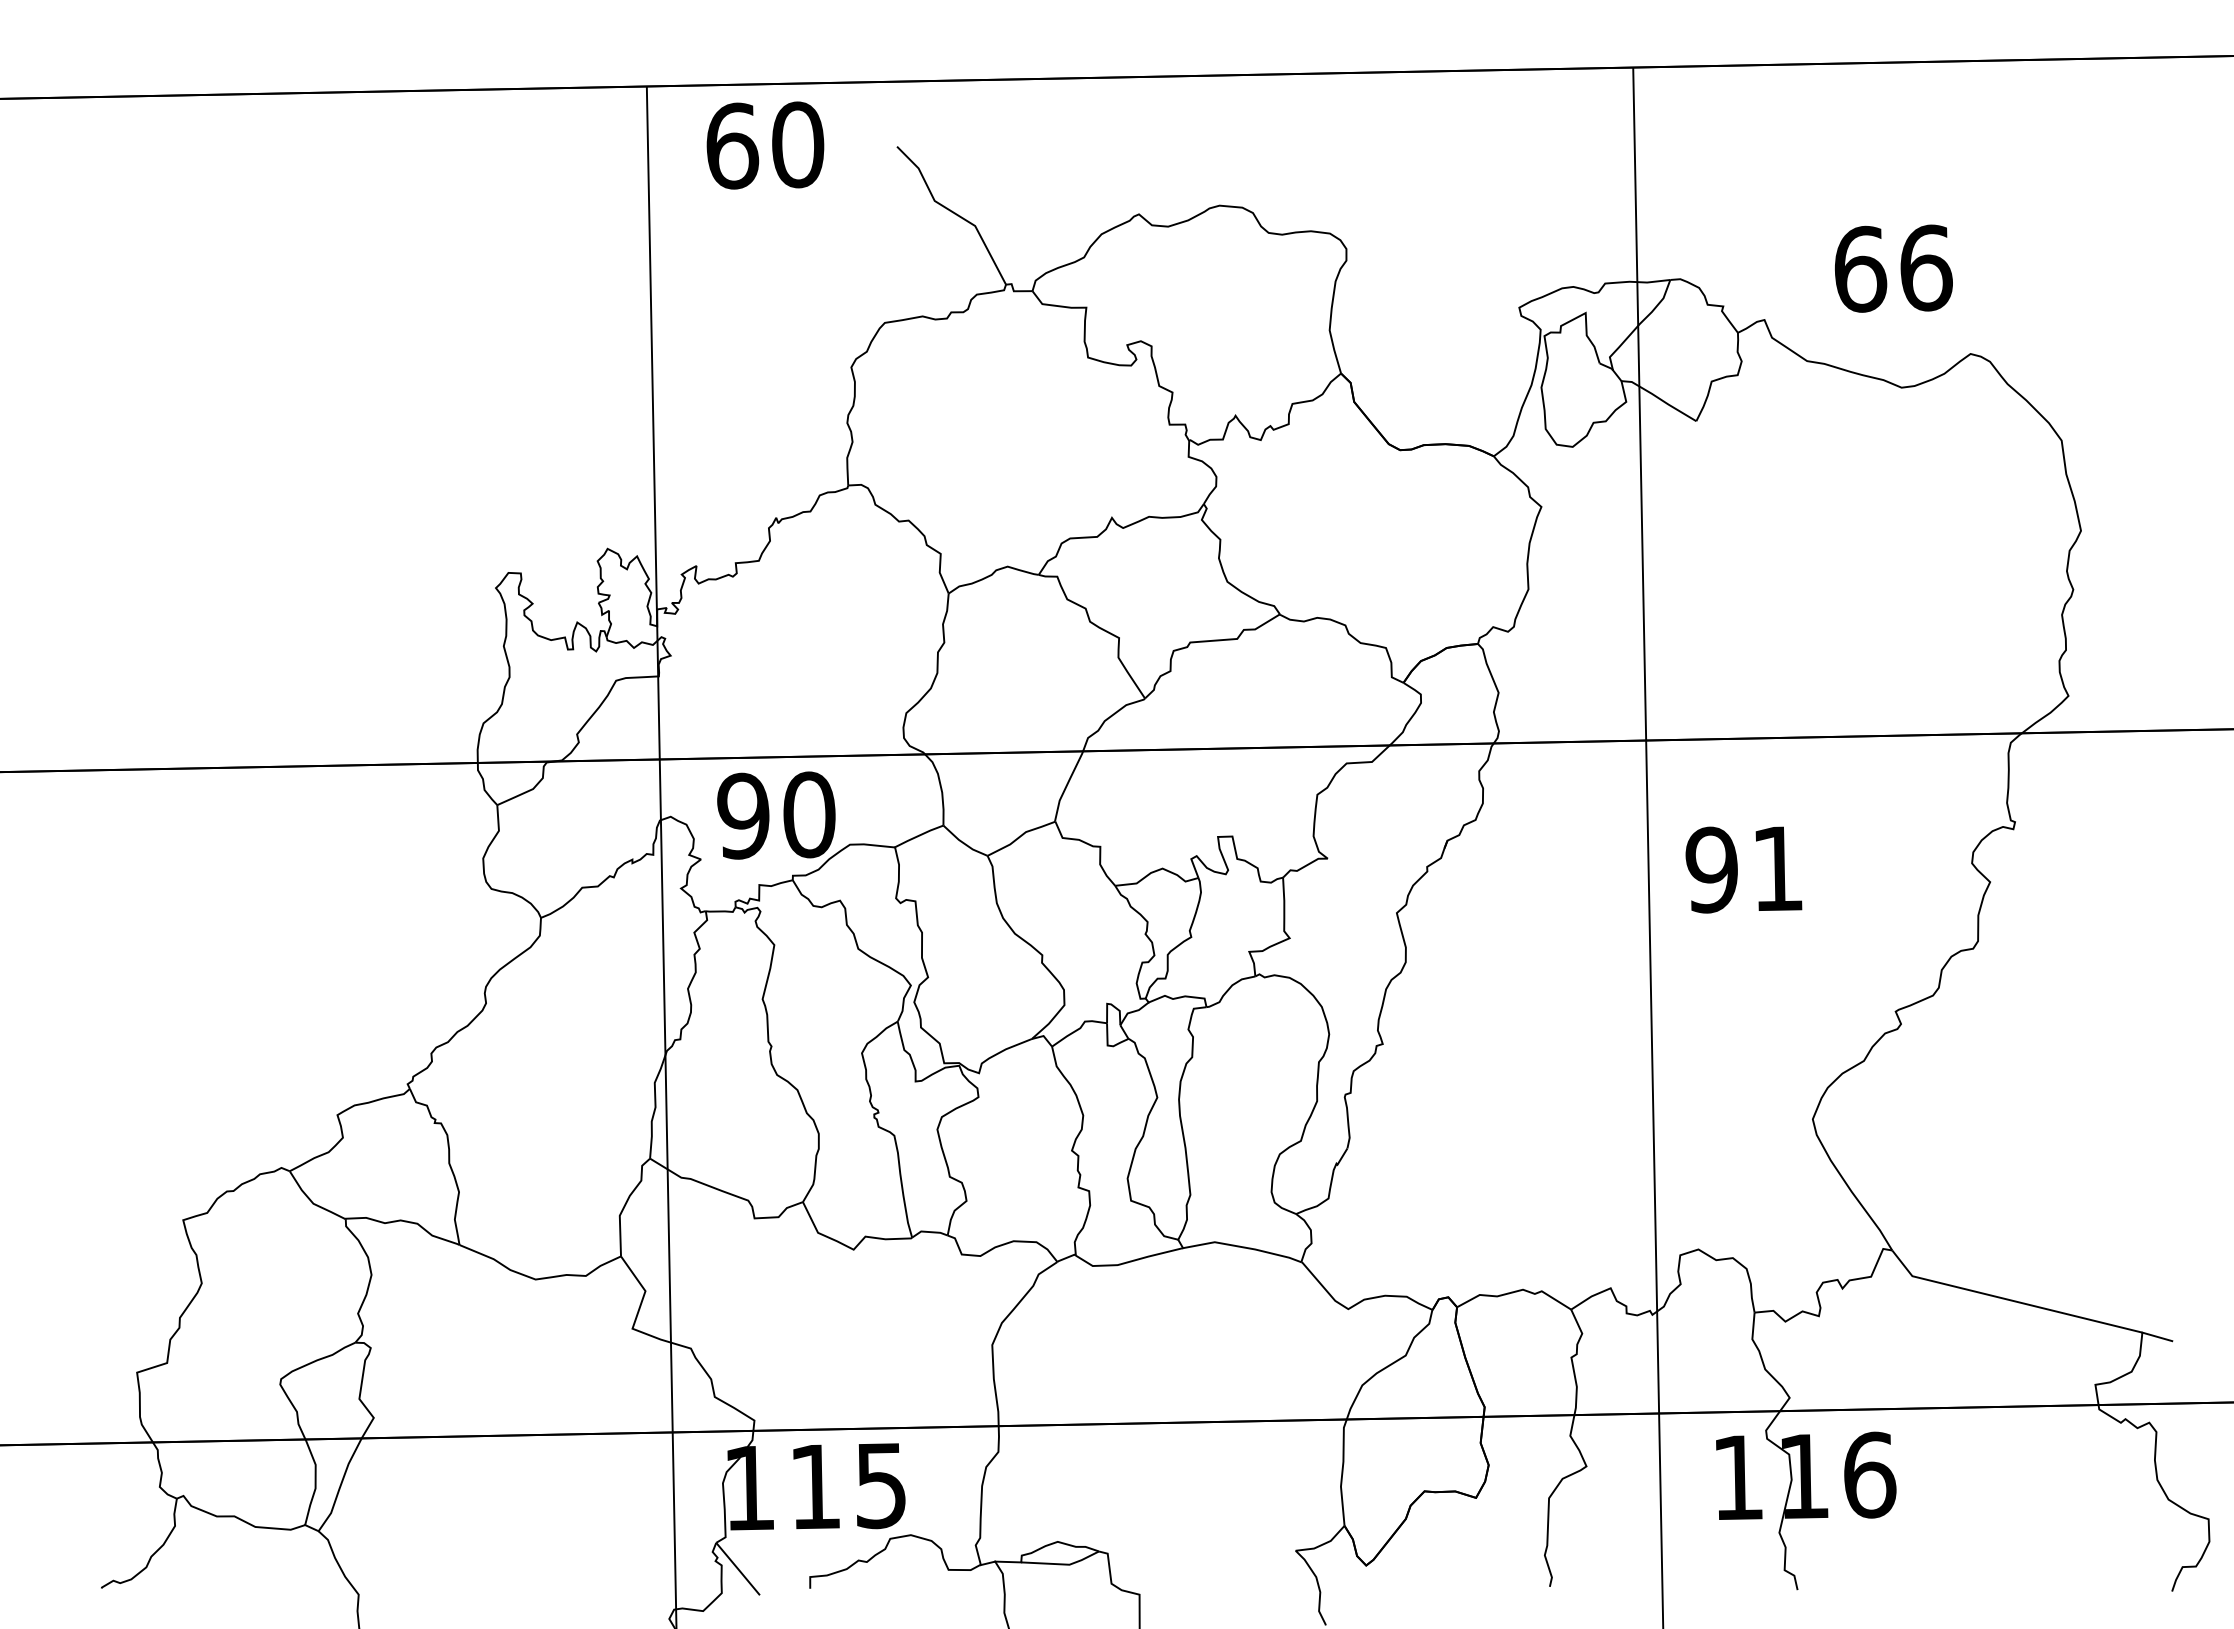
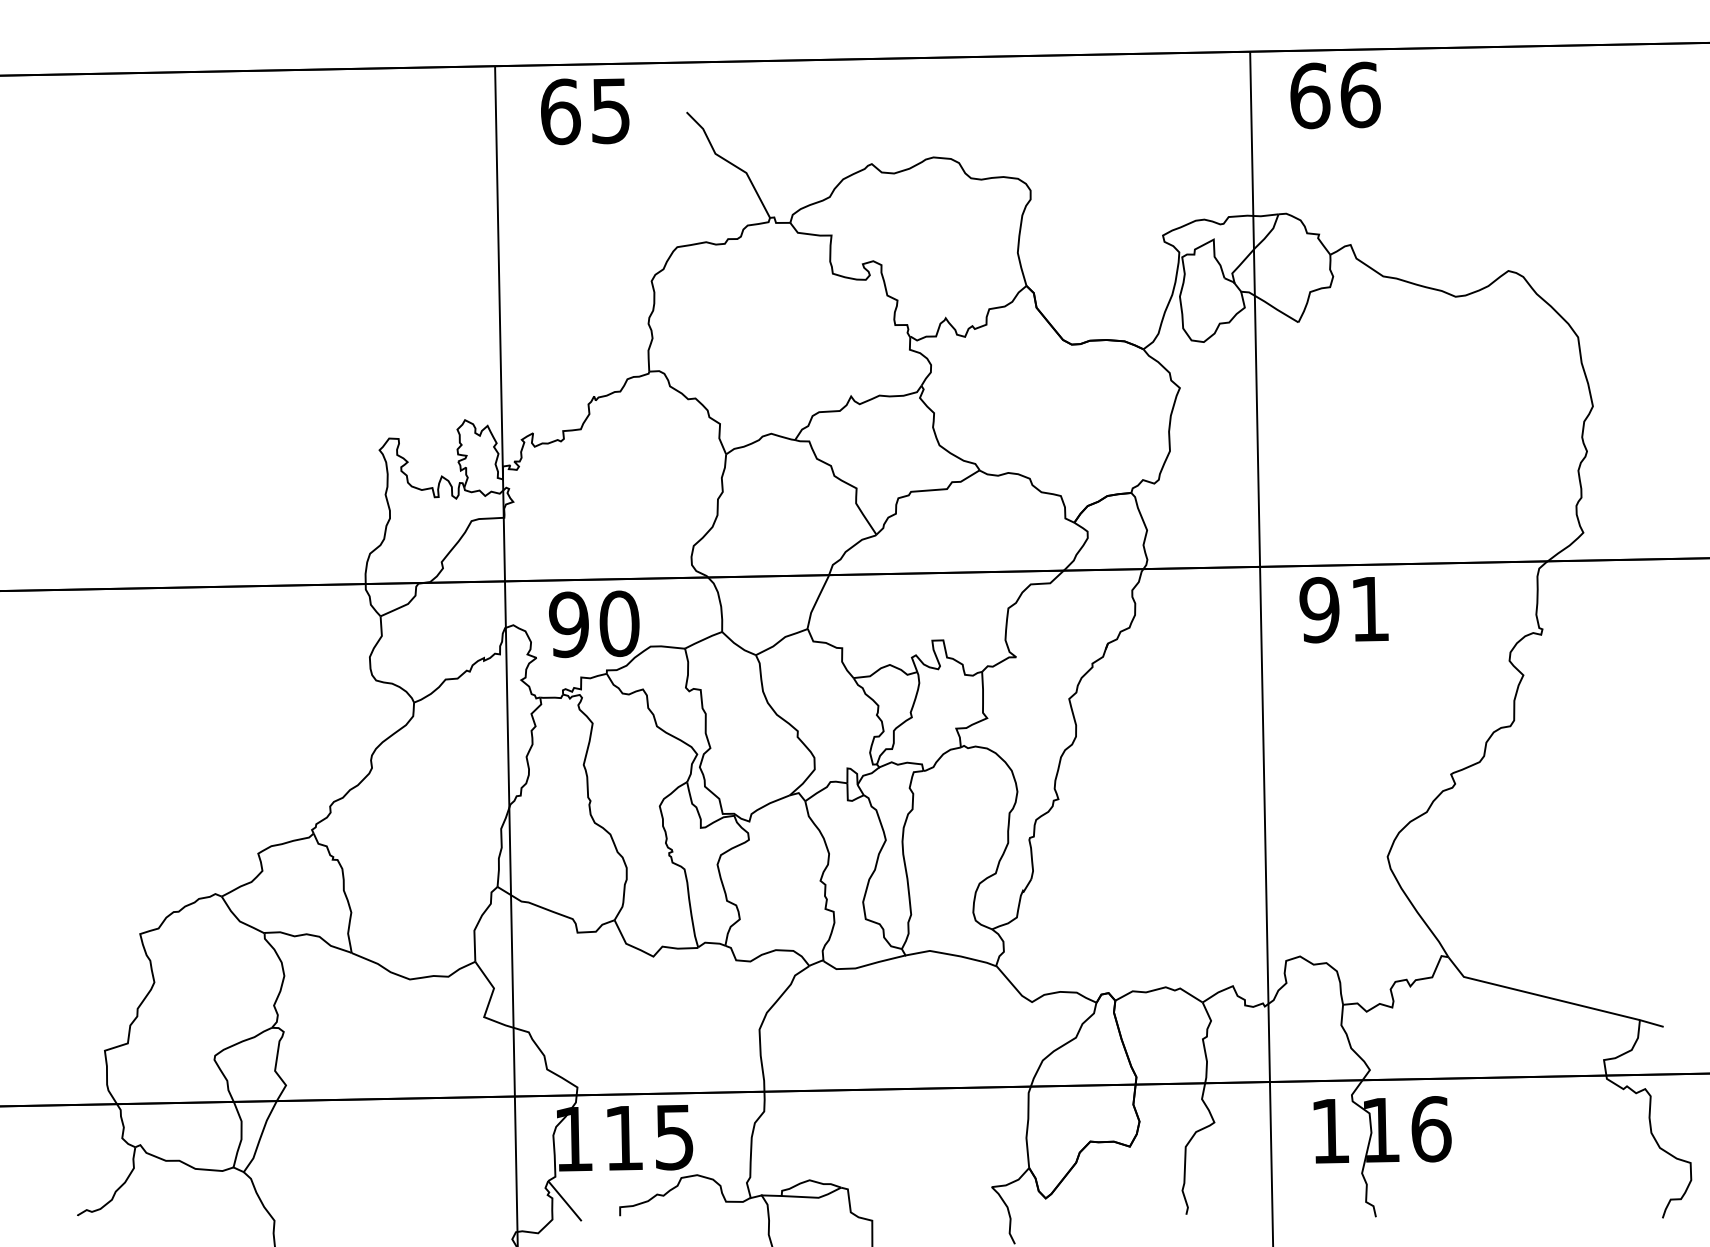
text: (798, 144) -> (611, 110), 60 -> 65
text: (1893, 268) -> (1335, 95), moved
text: (1743, 869) -> (1343, 609), moved

